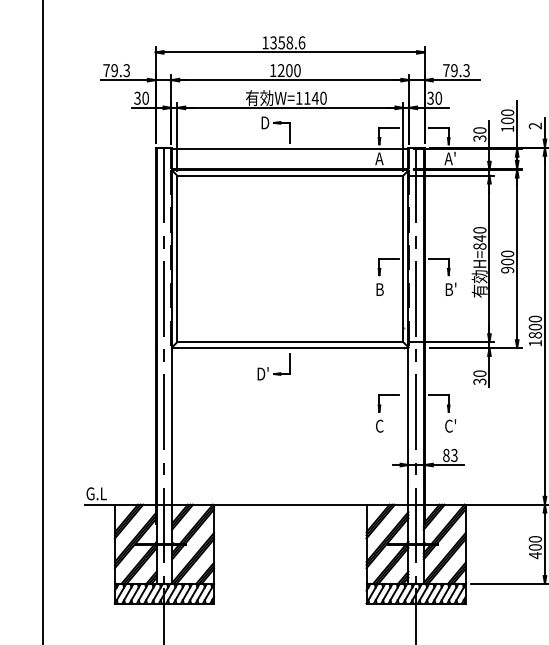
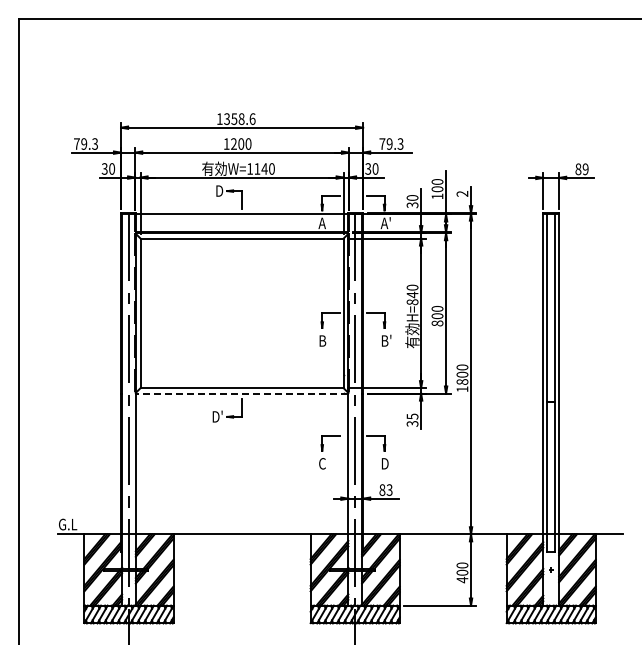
text: (507, 270) -> (437, 323), 900 -> 800
line: (289, 348) -> (241, 393), solid -> dashed
text: (479, 373) -> (412, 416), 30 -> 35
text: (450, 425) -> (386, 463), C' -> D

